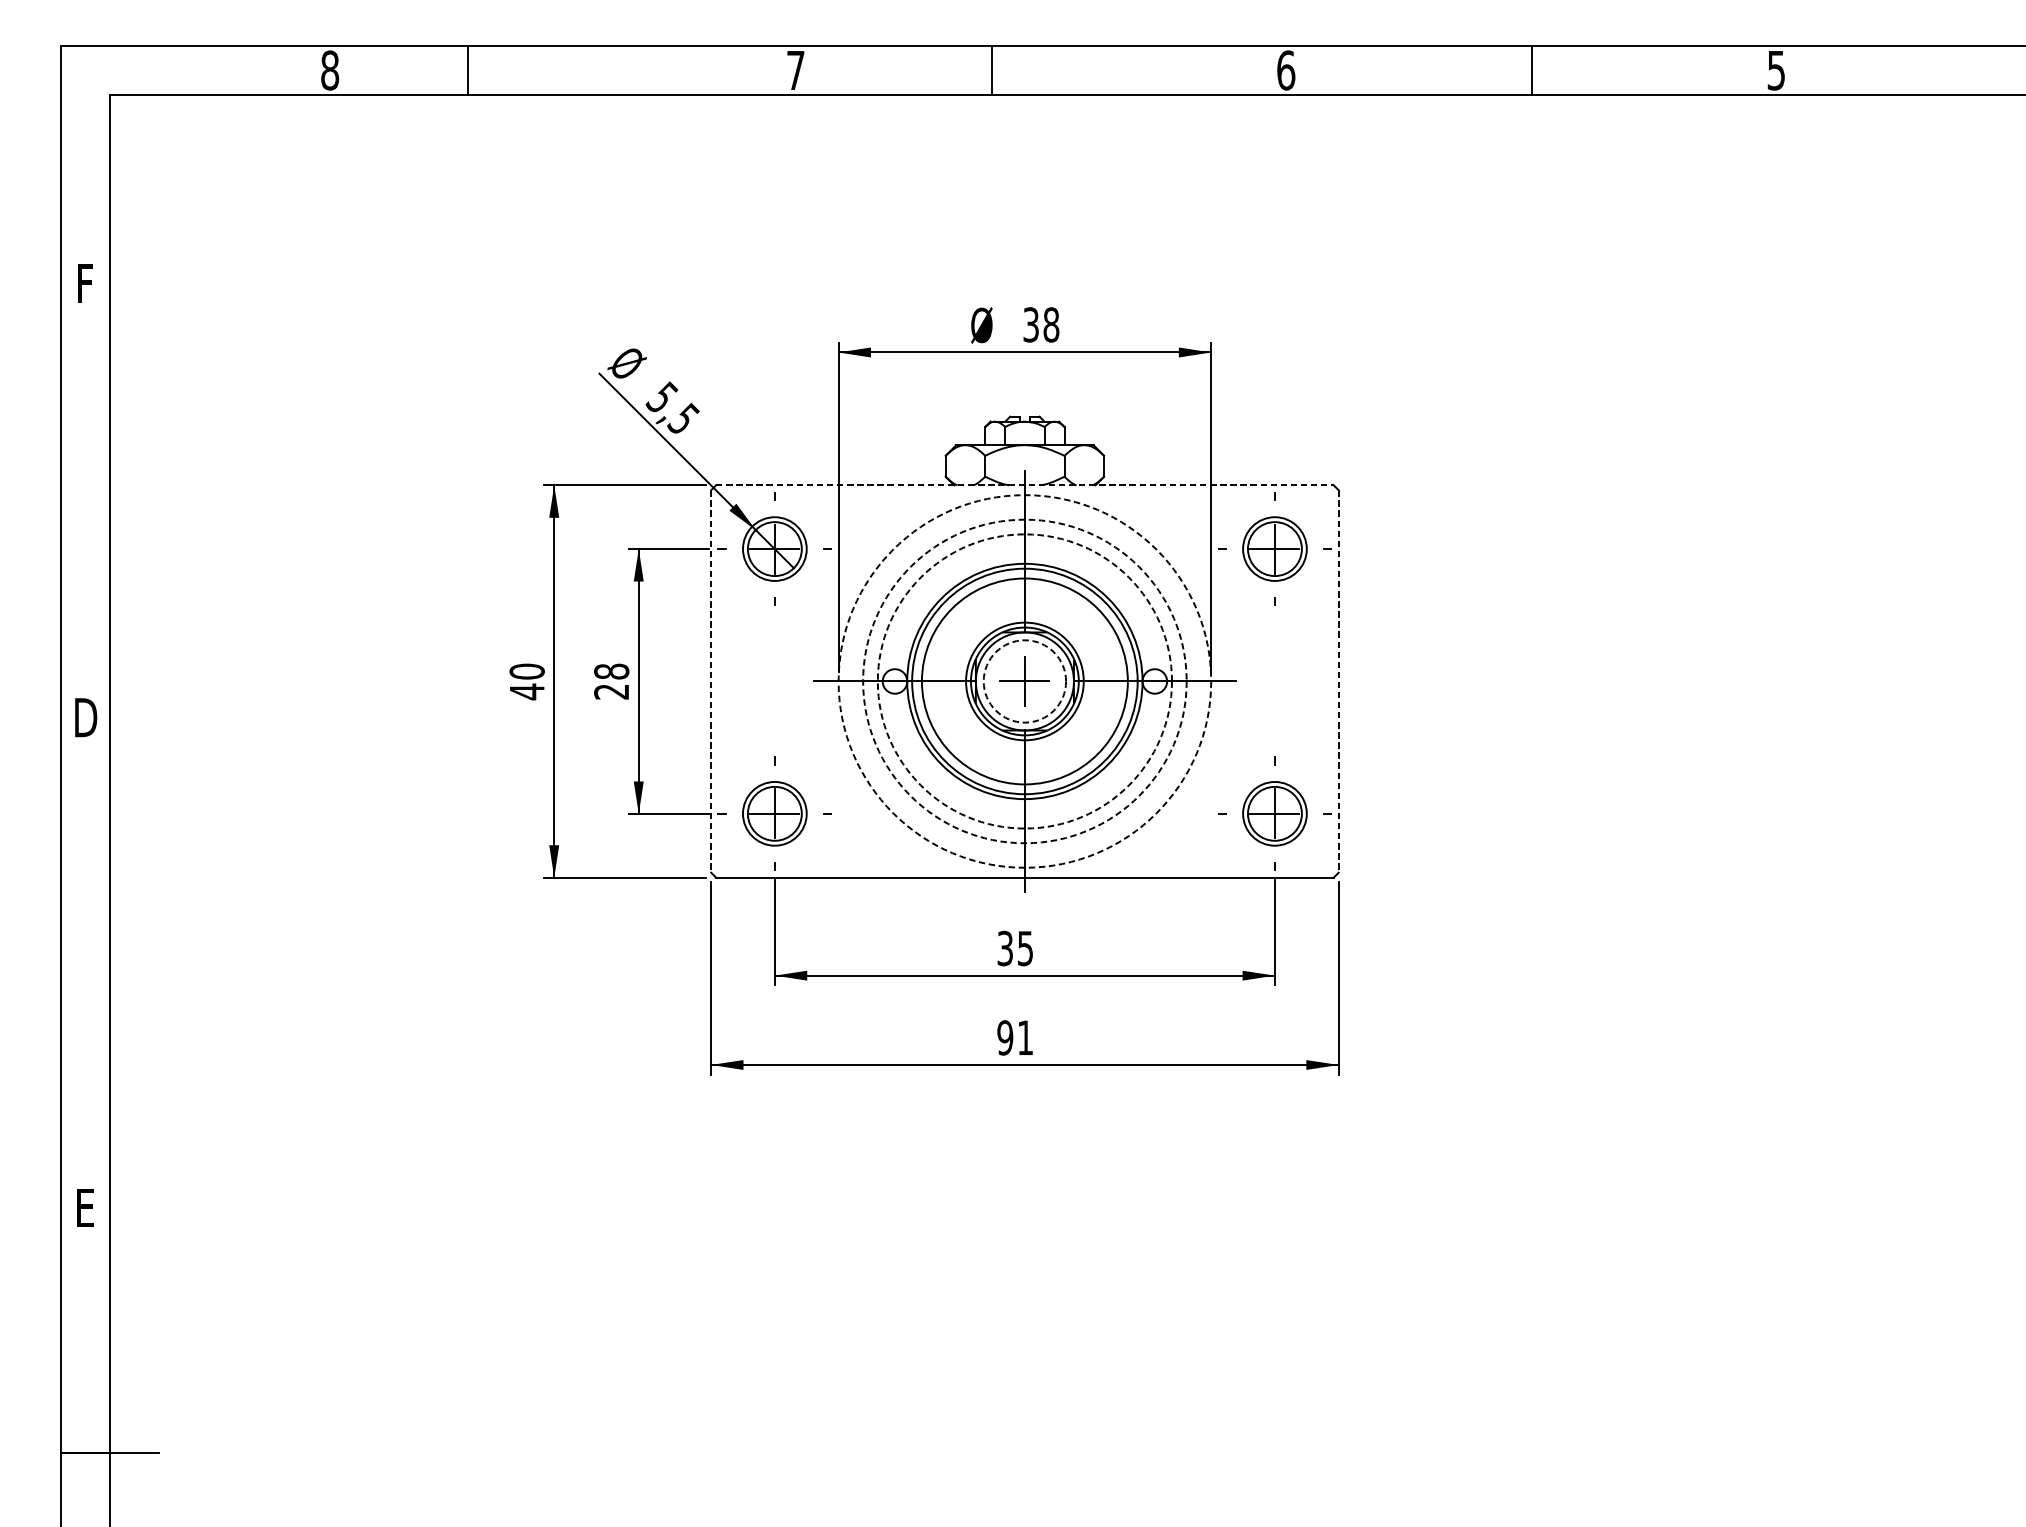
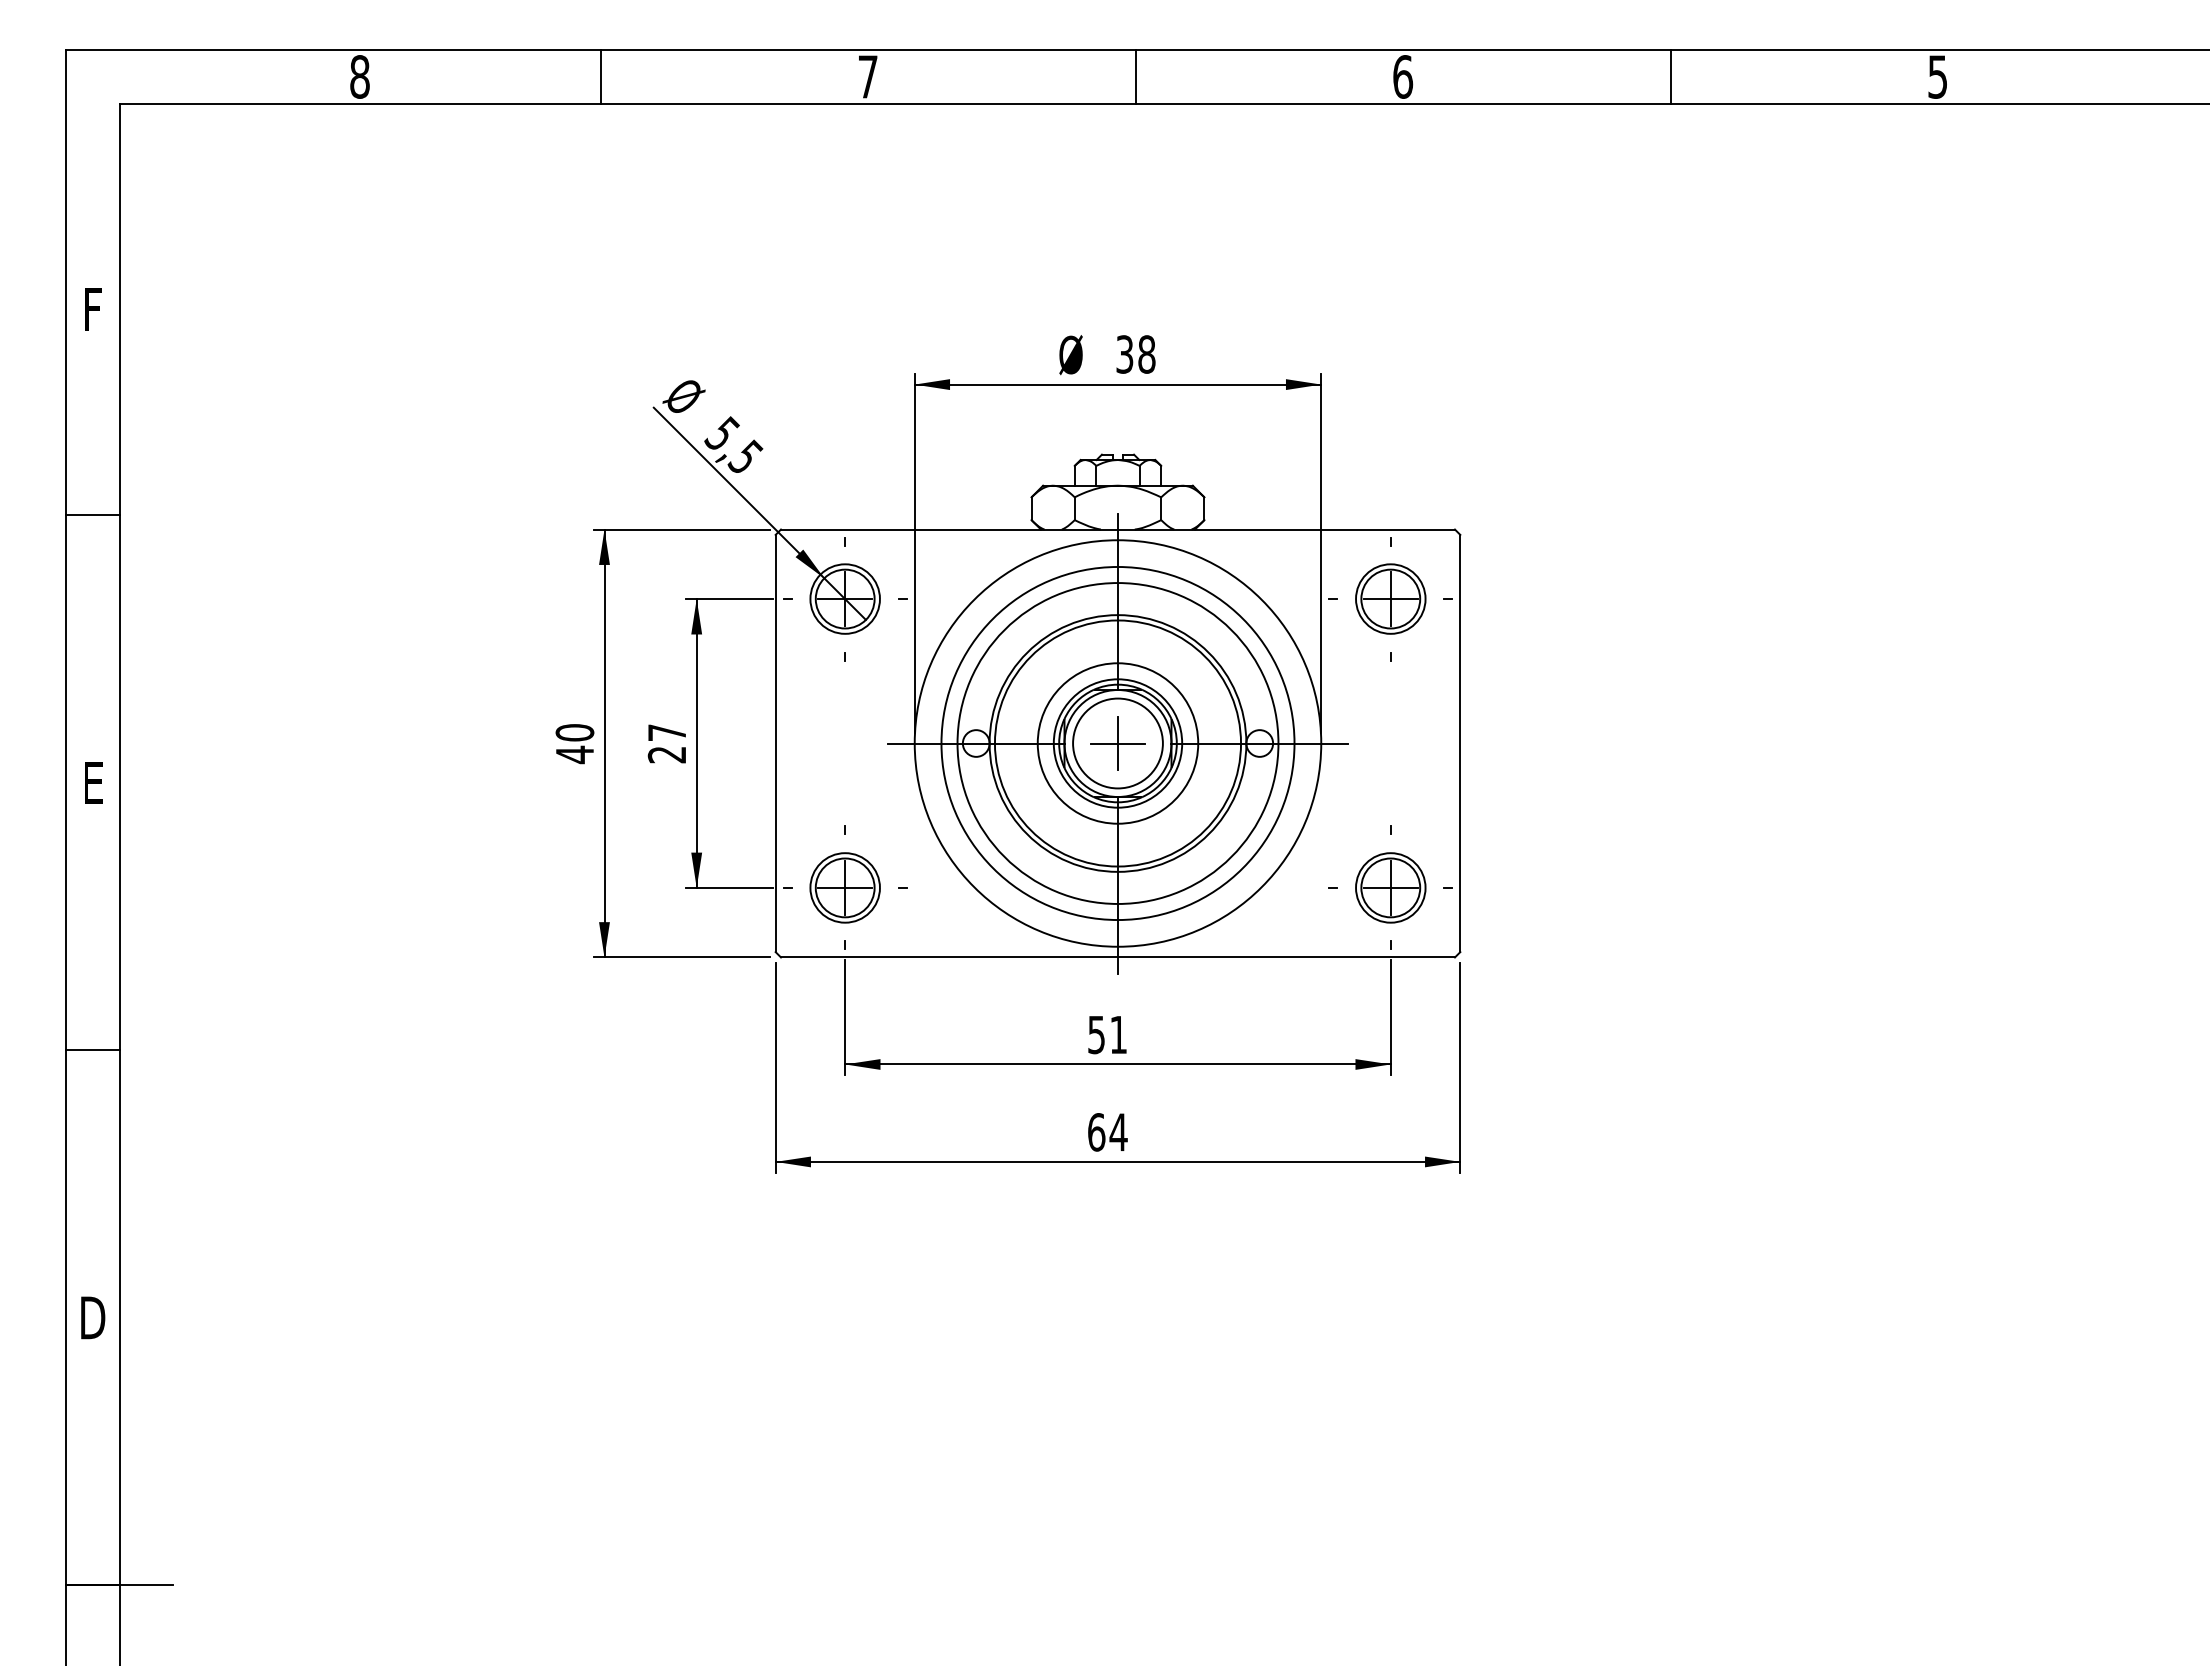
line: (468, 70) -> (601, 76), moved
line: (992, 70) -> (1136, 76), moved
line: (84, 472) -> (92, 515), added
line: (1024, 485) -> (1117, 529), dashed -> solid
text: (611, 671) -> (666, 732), 28 -> 27
line: (710, 681) -> (775, 743), dashed -> solid
circle: (1024, 681) -> (1117, 743), dashed -> solid
circle: (1024, 681) -> (1117, 743), dashed -> solid
circle: (1024, 681) -> (1117, 743), dashed -> solid
circle: (1024, 681) -> (1117, 743), dashed -> solid
circle: (1024, 681) -> (1117, 743), size x0.71
line: (1338, 681) -> (1460, 743), dashed -> solid
text: (85, 717) -> (93, 782), D -> E
text: (1015, 948) -> (1107, 1034), 35 -> 51
line: (84, 962) -> (92, 1050), added
text: (1015, 1038) -> (1107, 1132), 91 -> 64
text: (85, 1207) -> (93, 1317), E -> D

